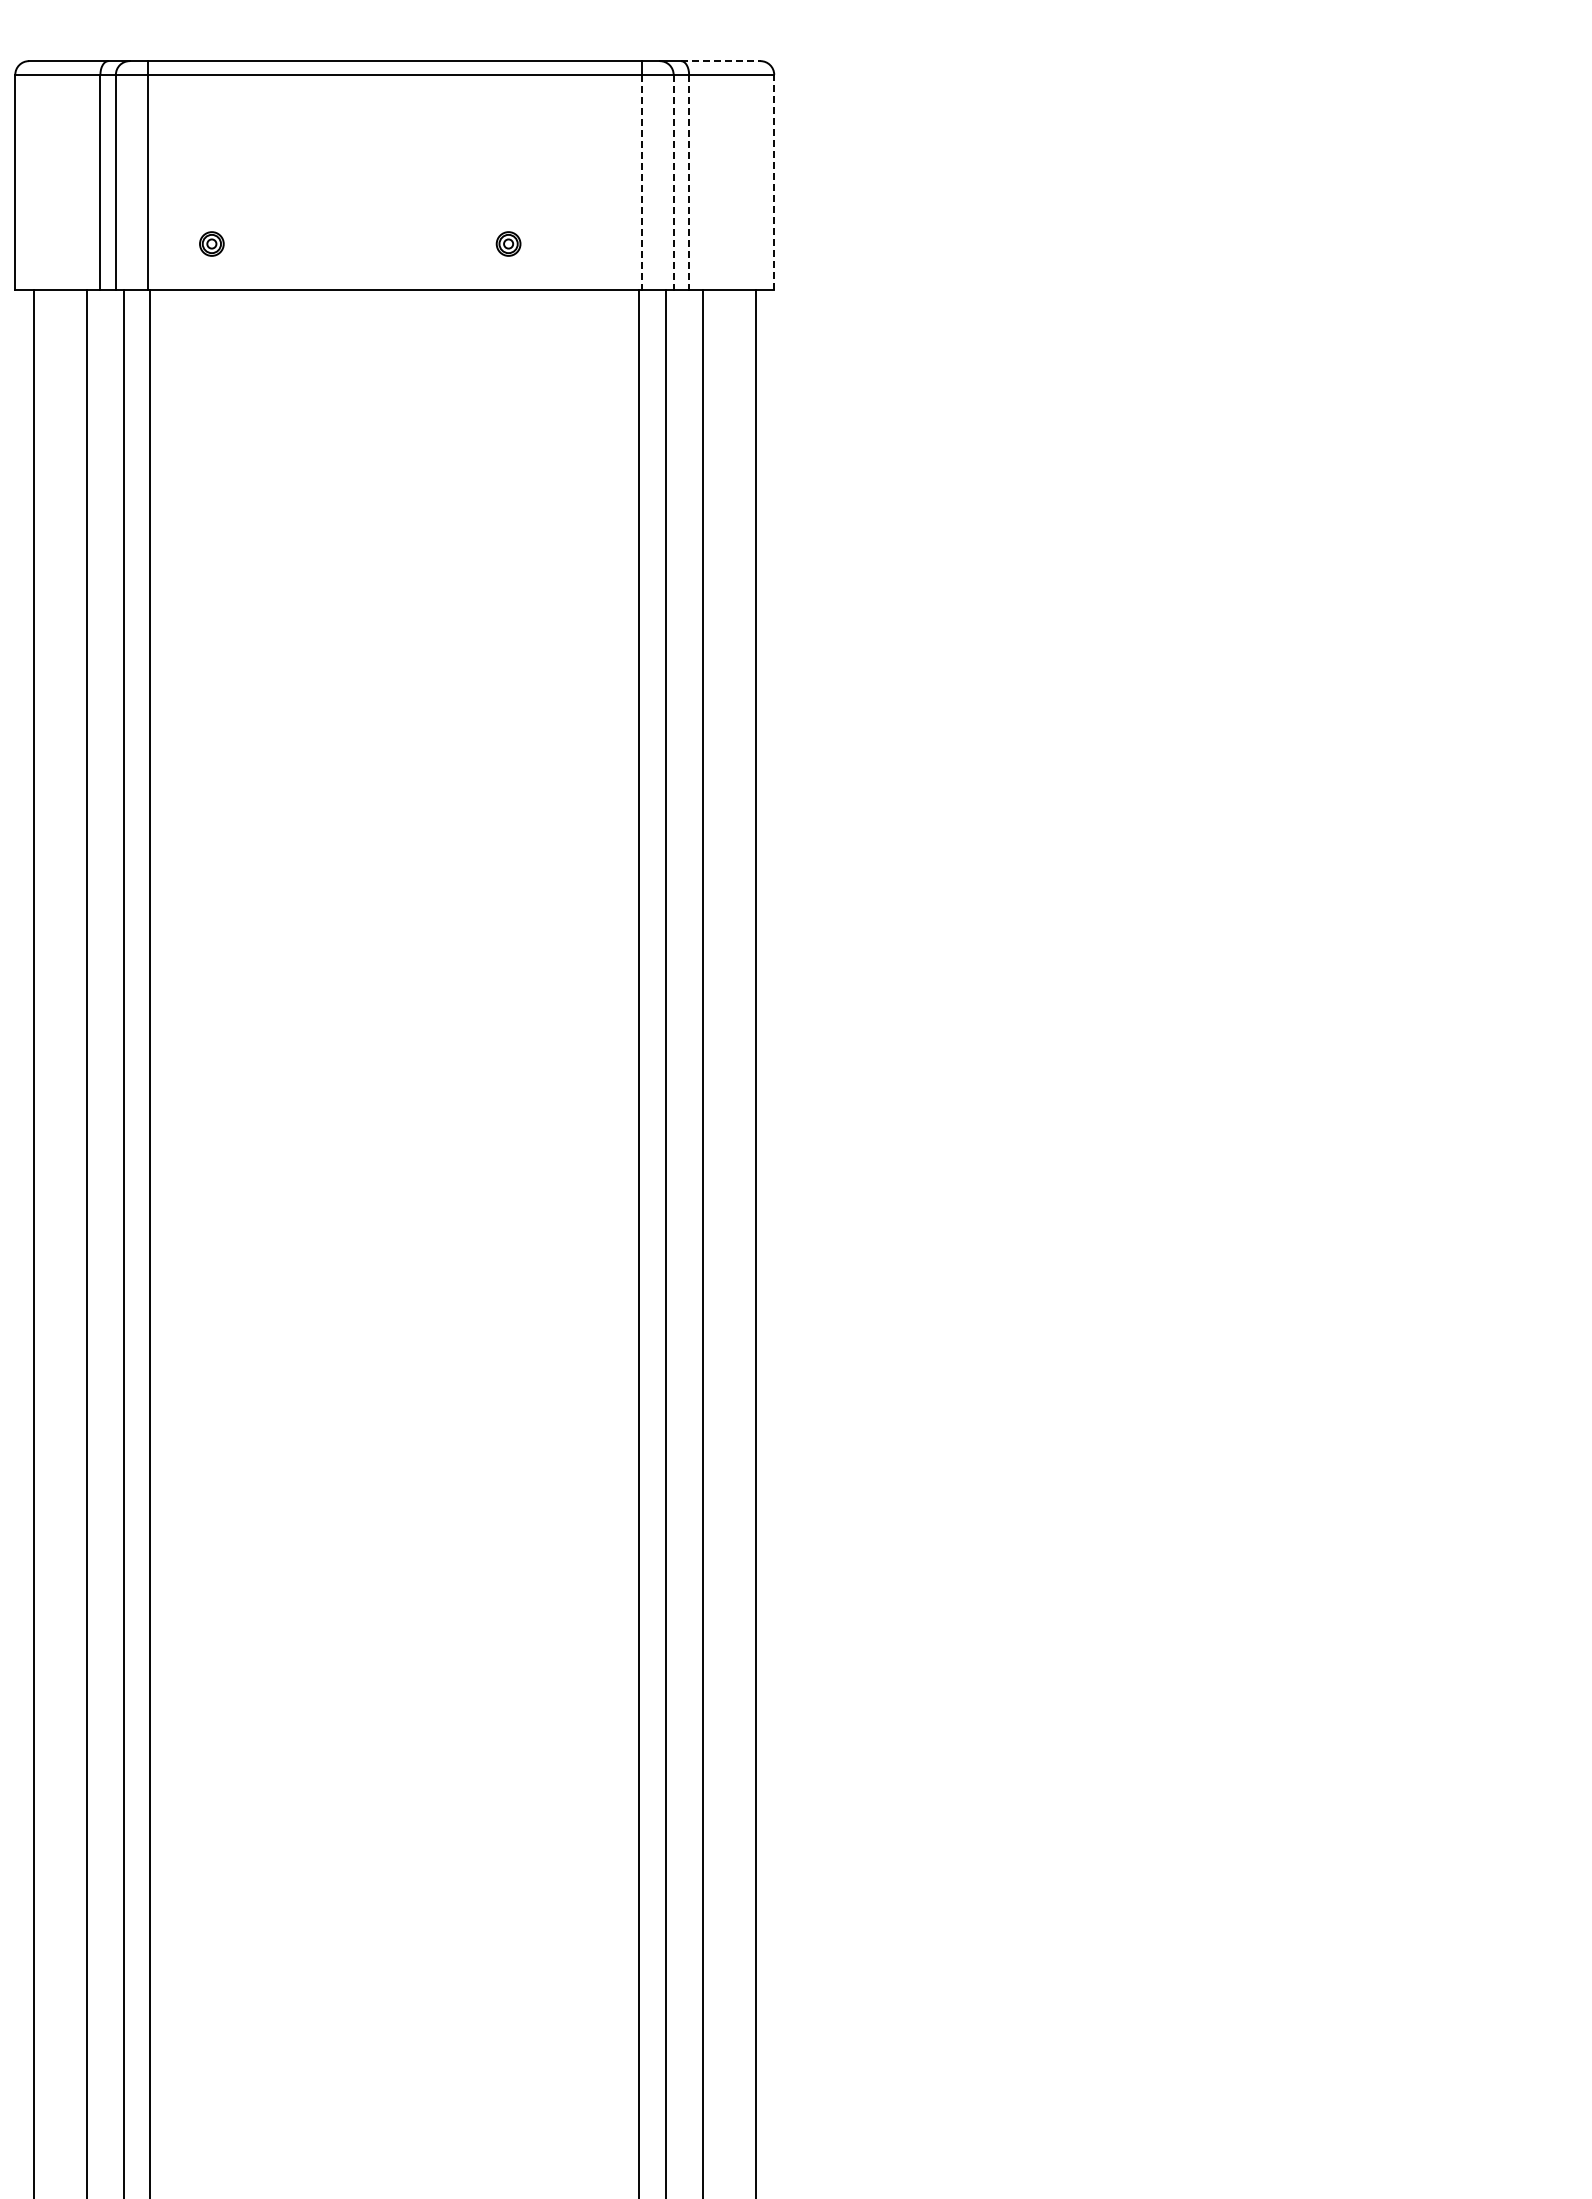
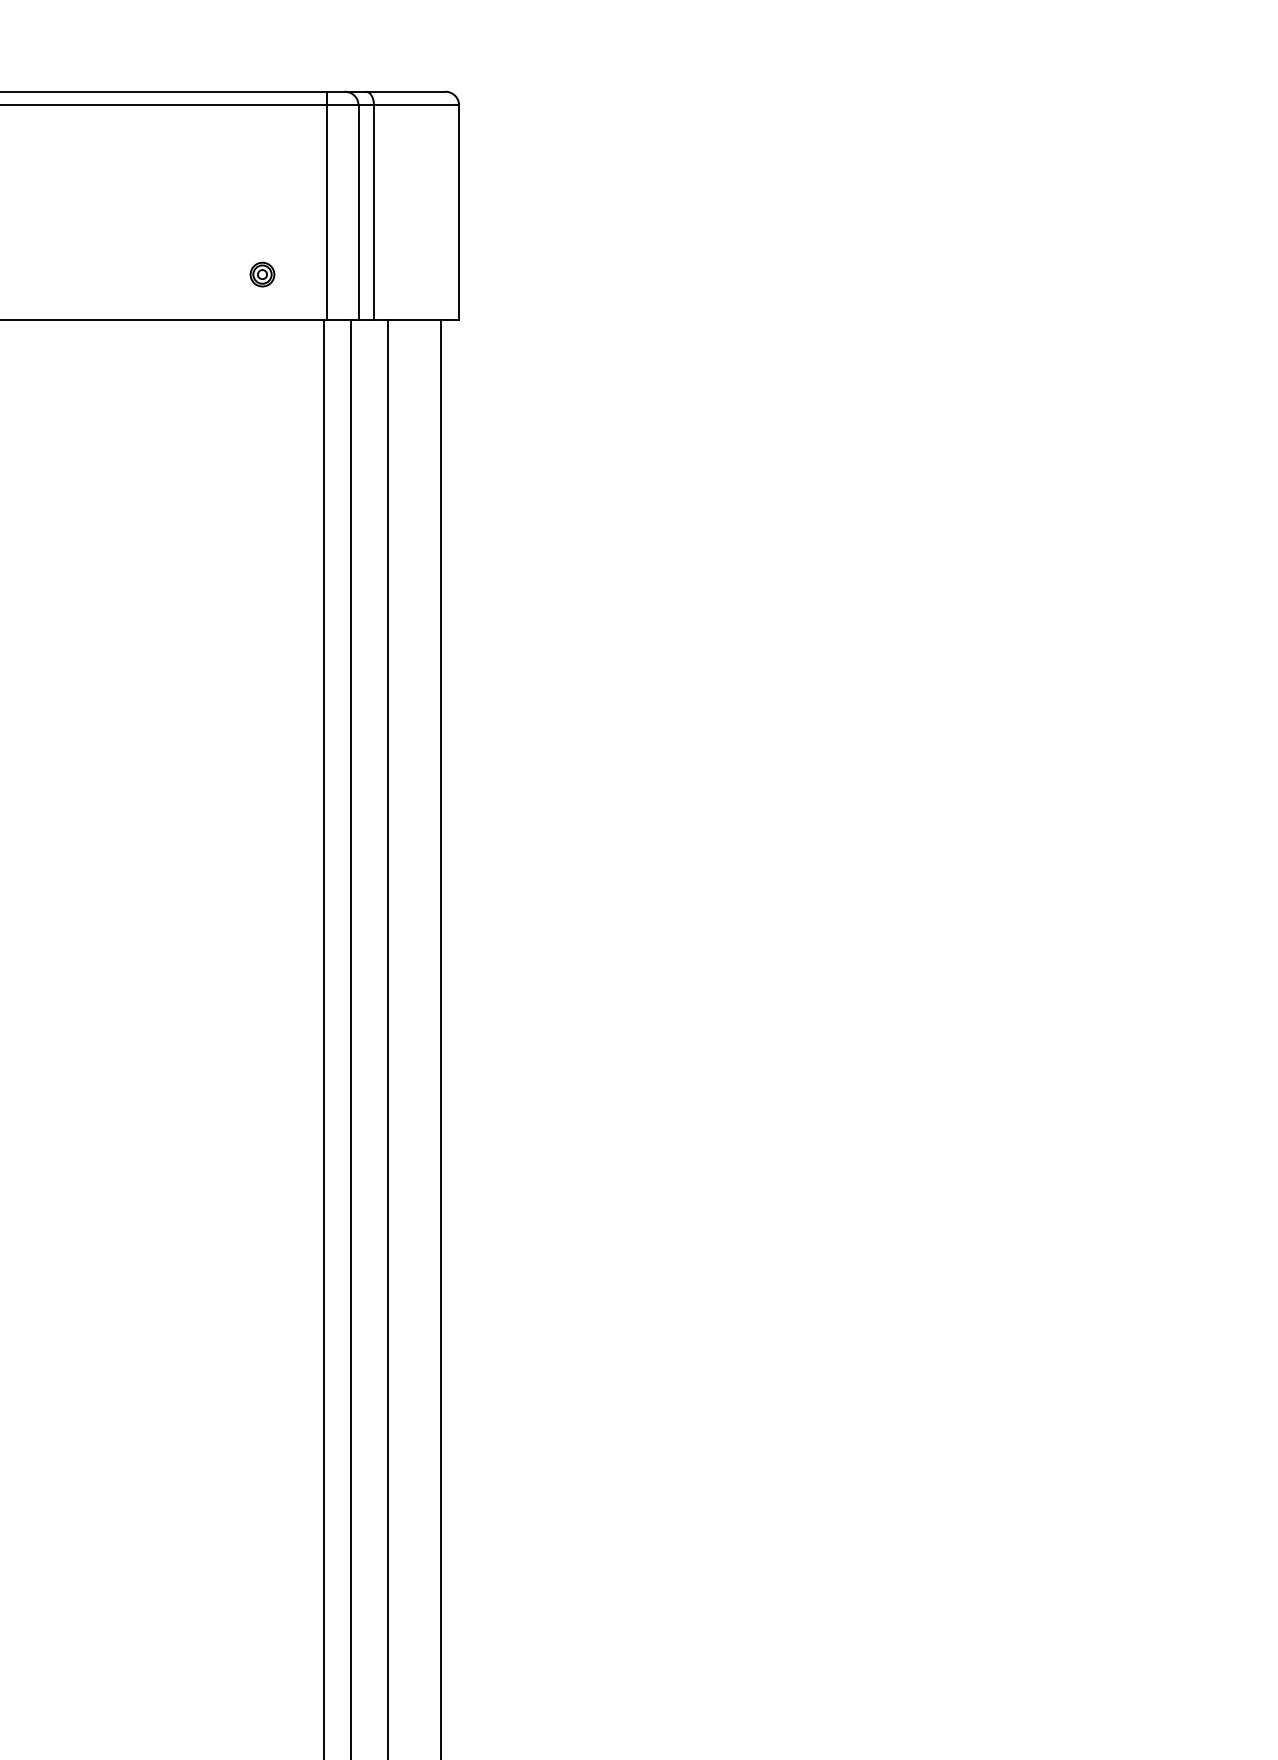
line: (720, 61) -> (405, 92), dashed -> solid
line: (774, 181) -> (459, 212), dashed -> solid
line: (641, 182) -> (326, 213), dashed -> solid
line: (673, 182) -> (358, 213), dashed -> solid
line: (689, 182) -> (374, 213), dashed -> solid
part: (508, 243) -> (262, 274), moved

